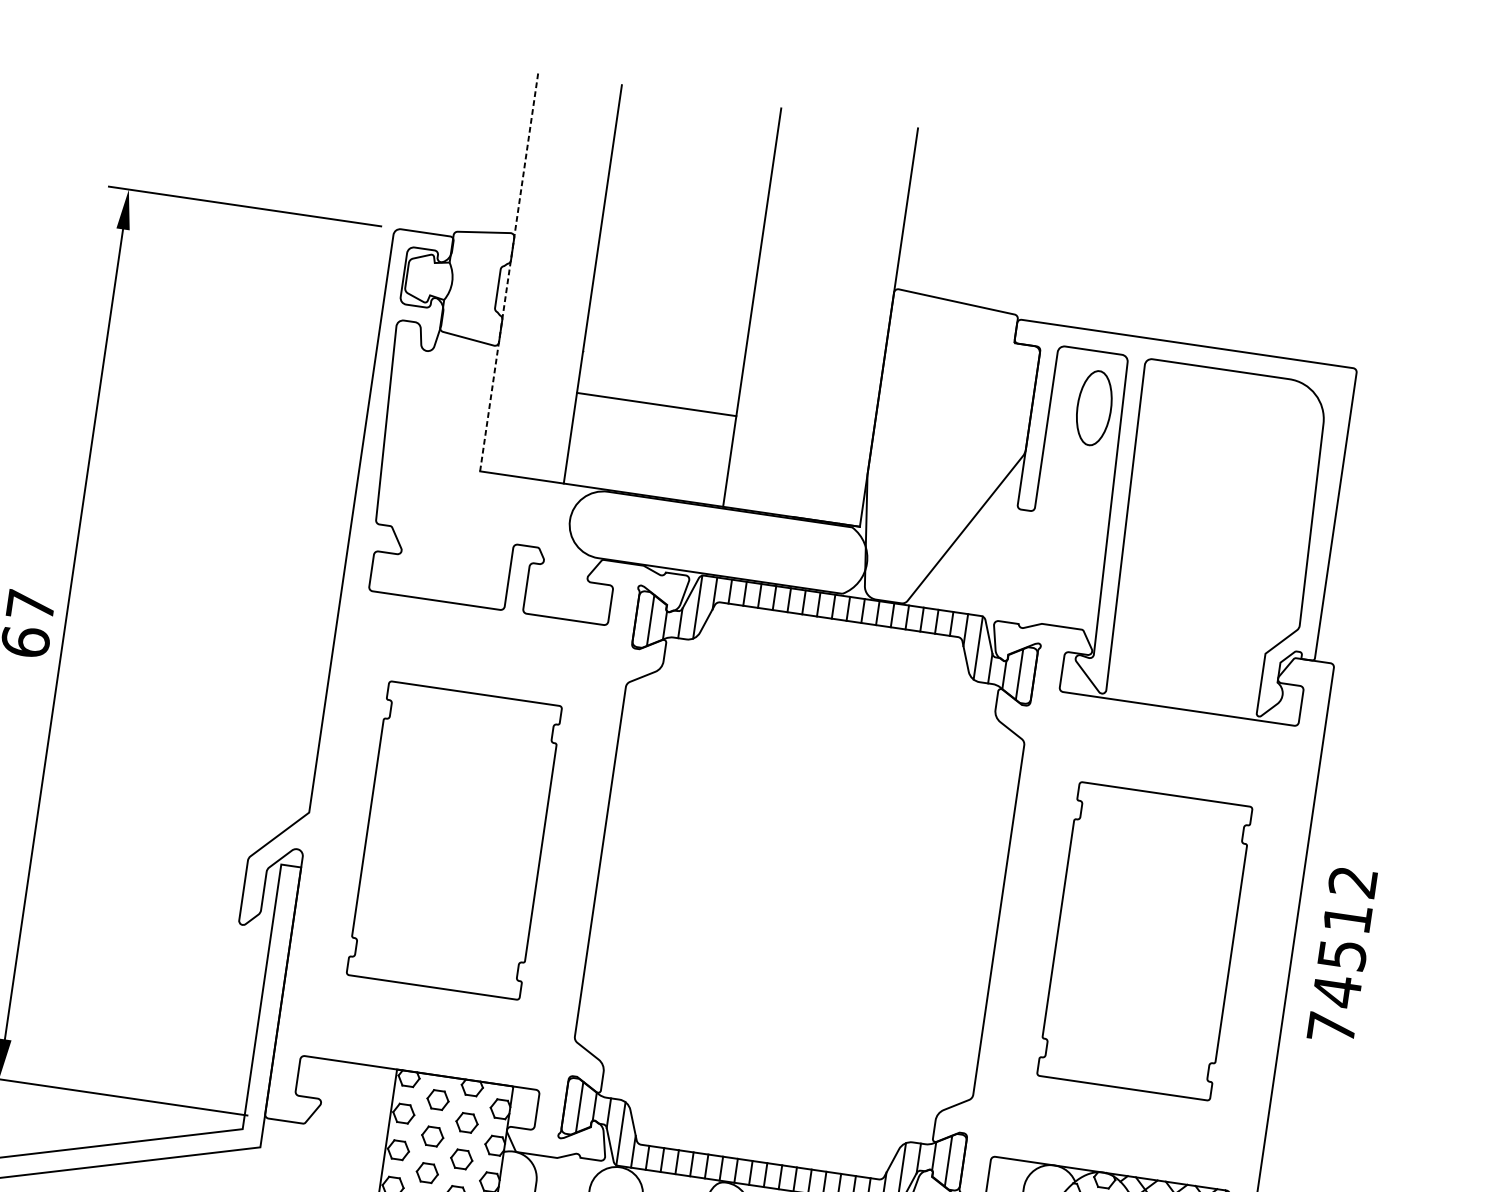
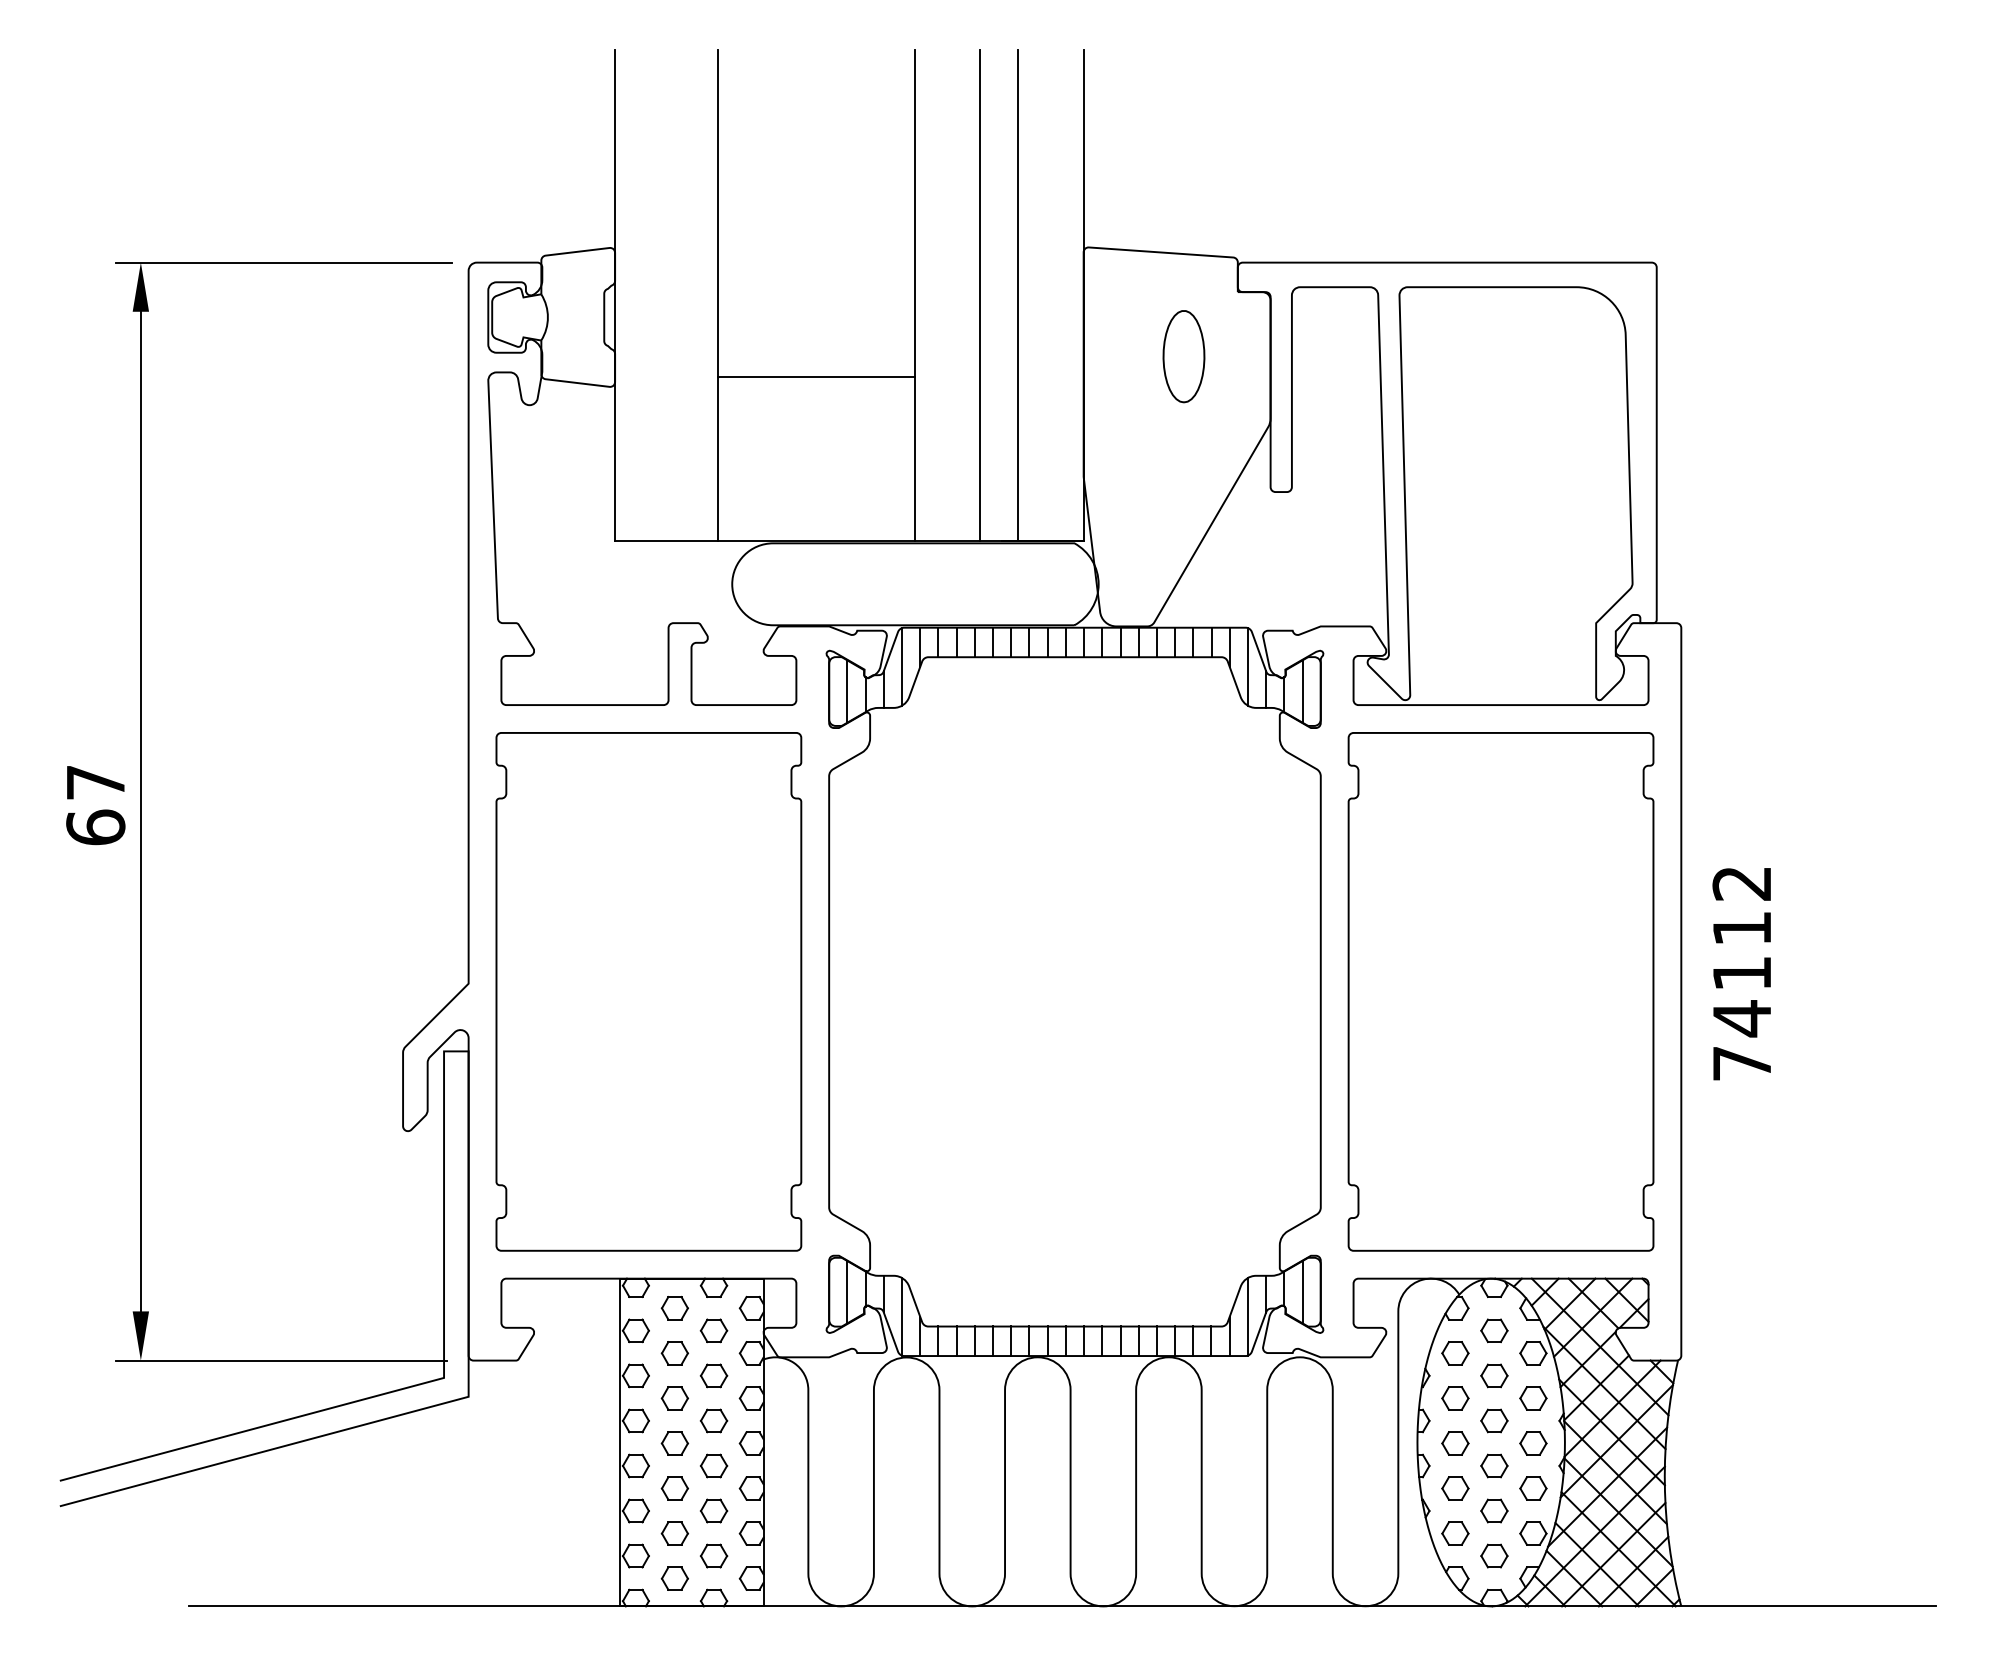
line: (508, 272) -> (614, 295), dashed -> solid
line: (805, 315) -> (980, 295), added
line: (836, 319) -> (1018, 295), added
line: (656, 404) -> (816, 377), moved
part: (1093, 408) -> (1183, 356), moved
part: (454, 840) -> (648, 991), size x1.43
part: (1144, 940) -> (1500, 991), size x1.43
text: (1342, 954) -> (1742, 973), 74512 -> 74112

